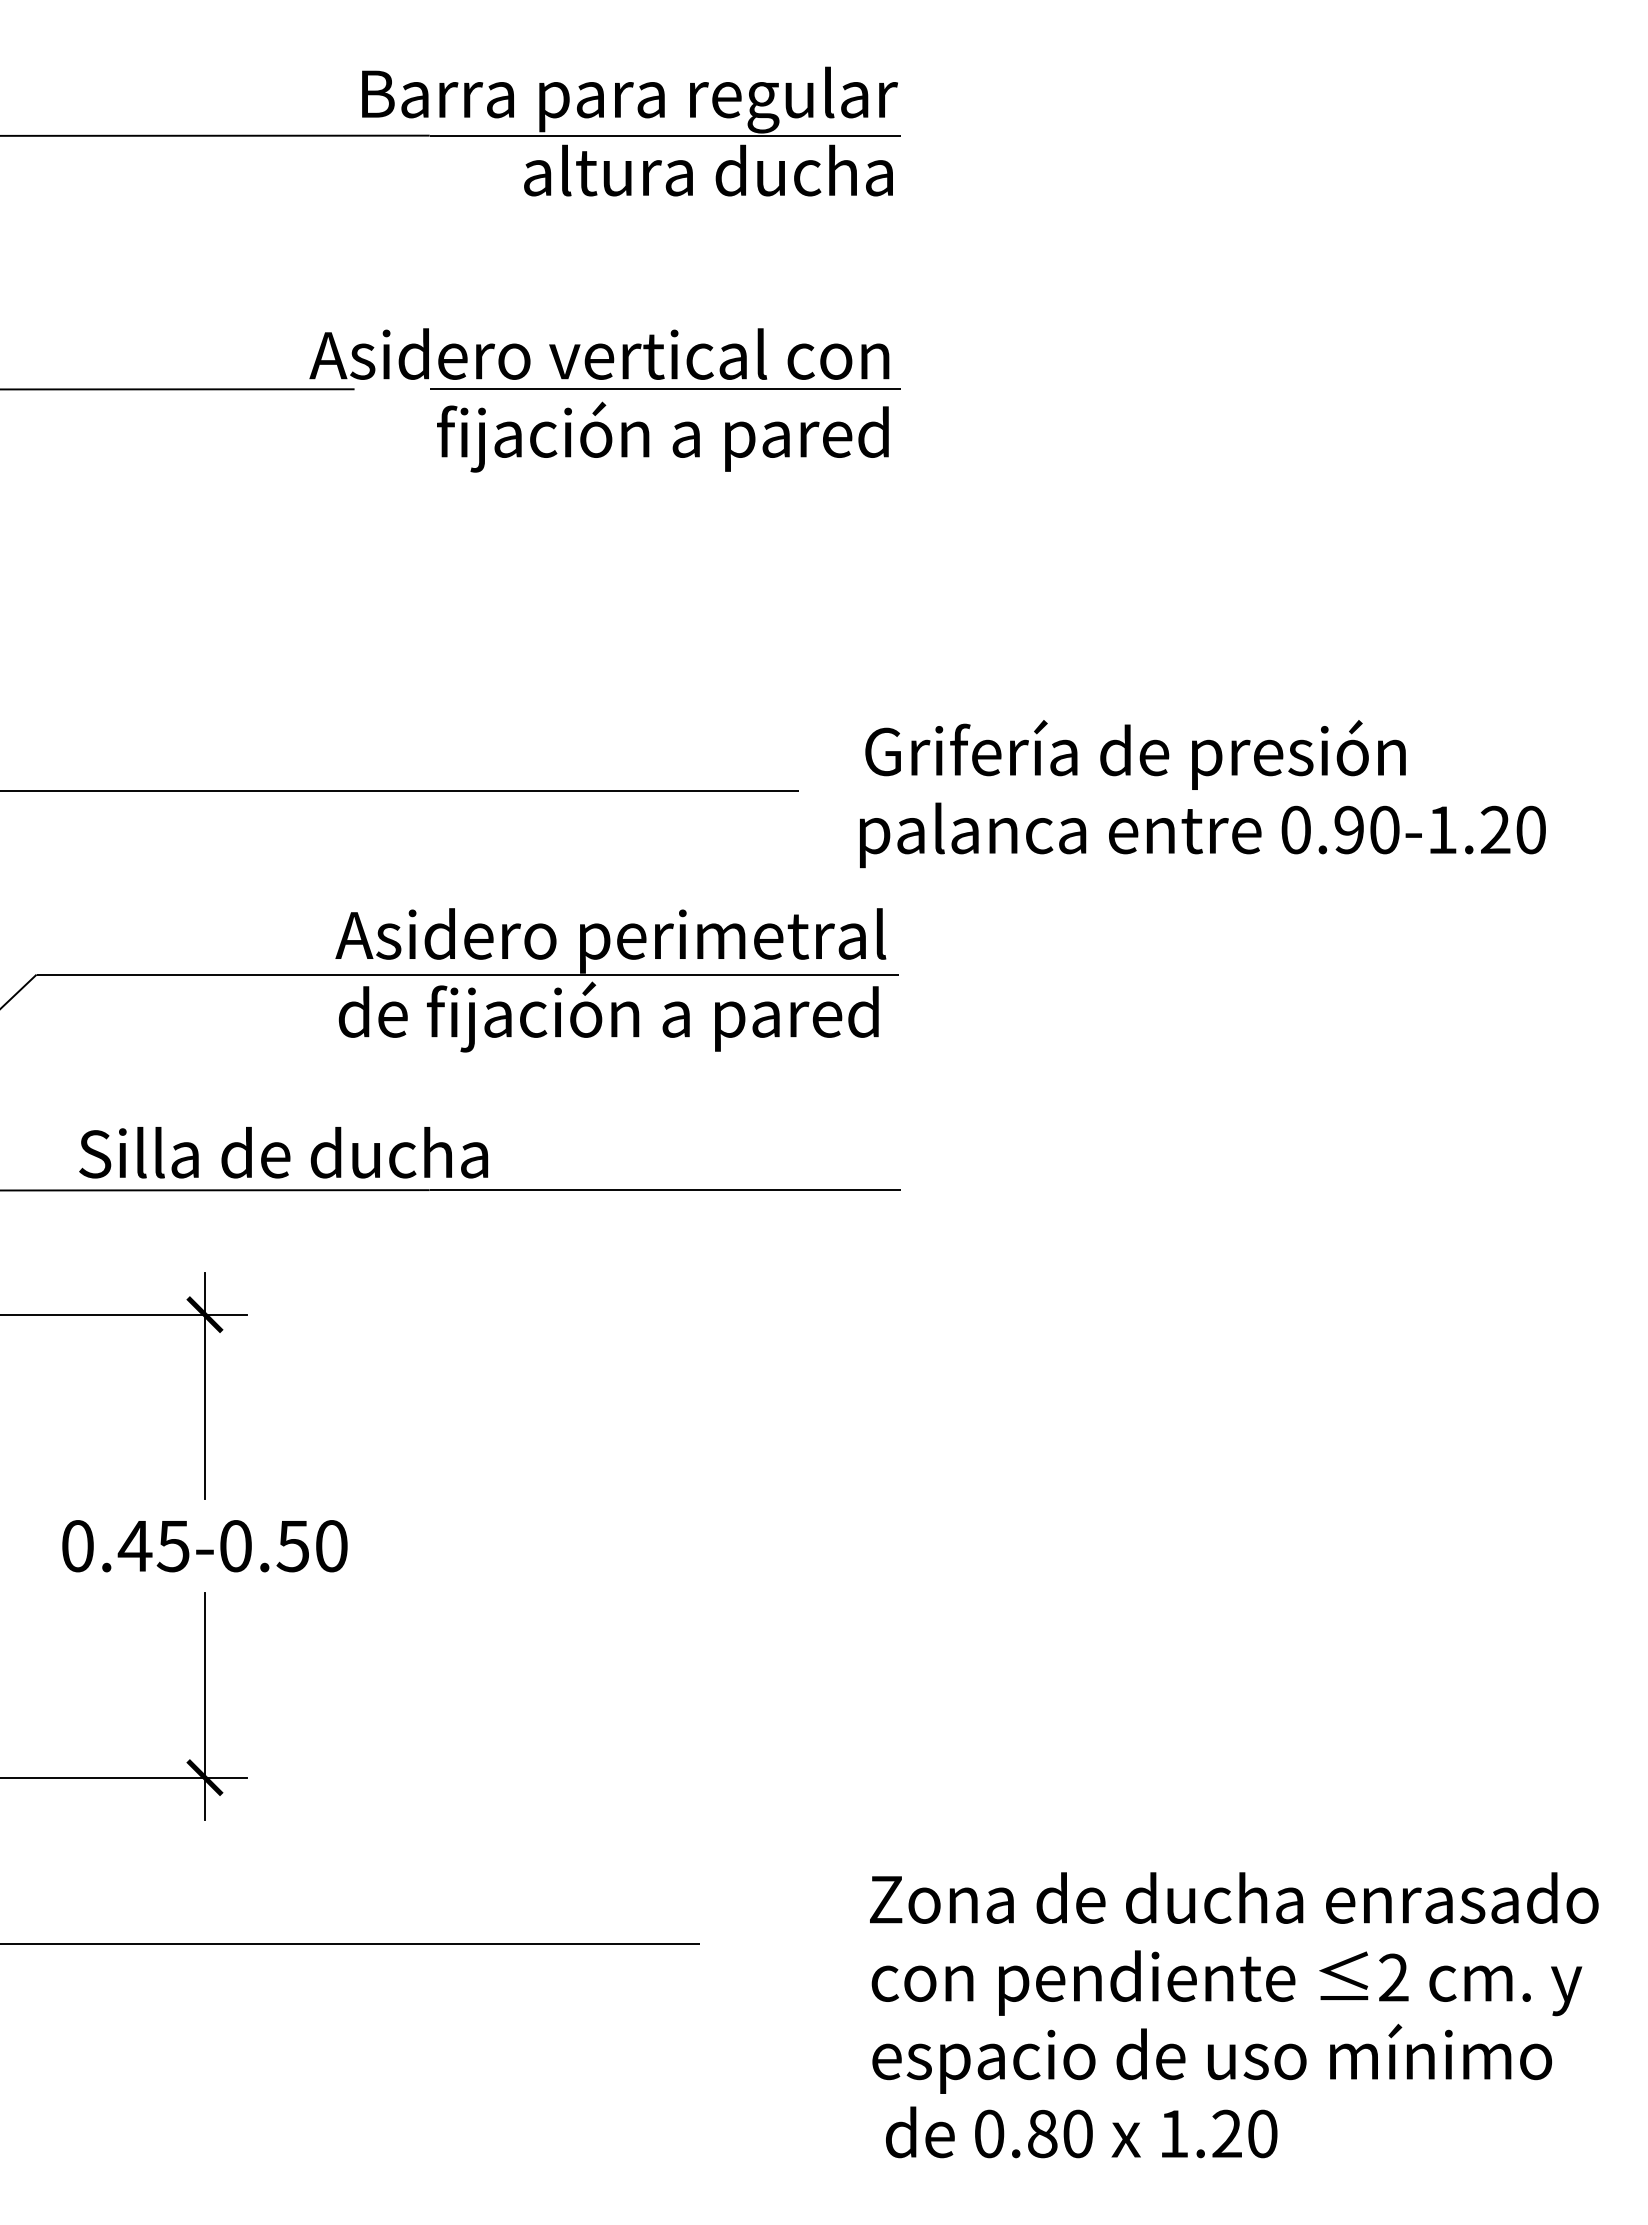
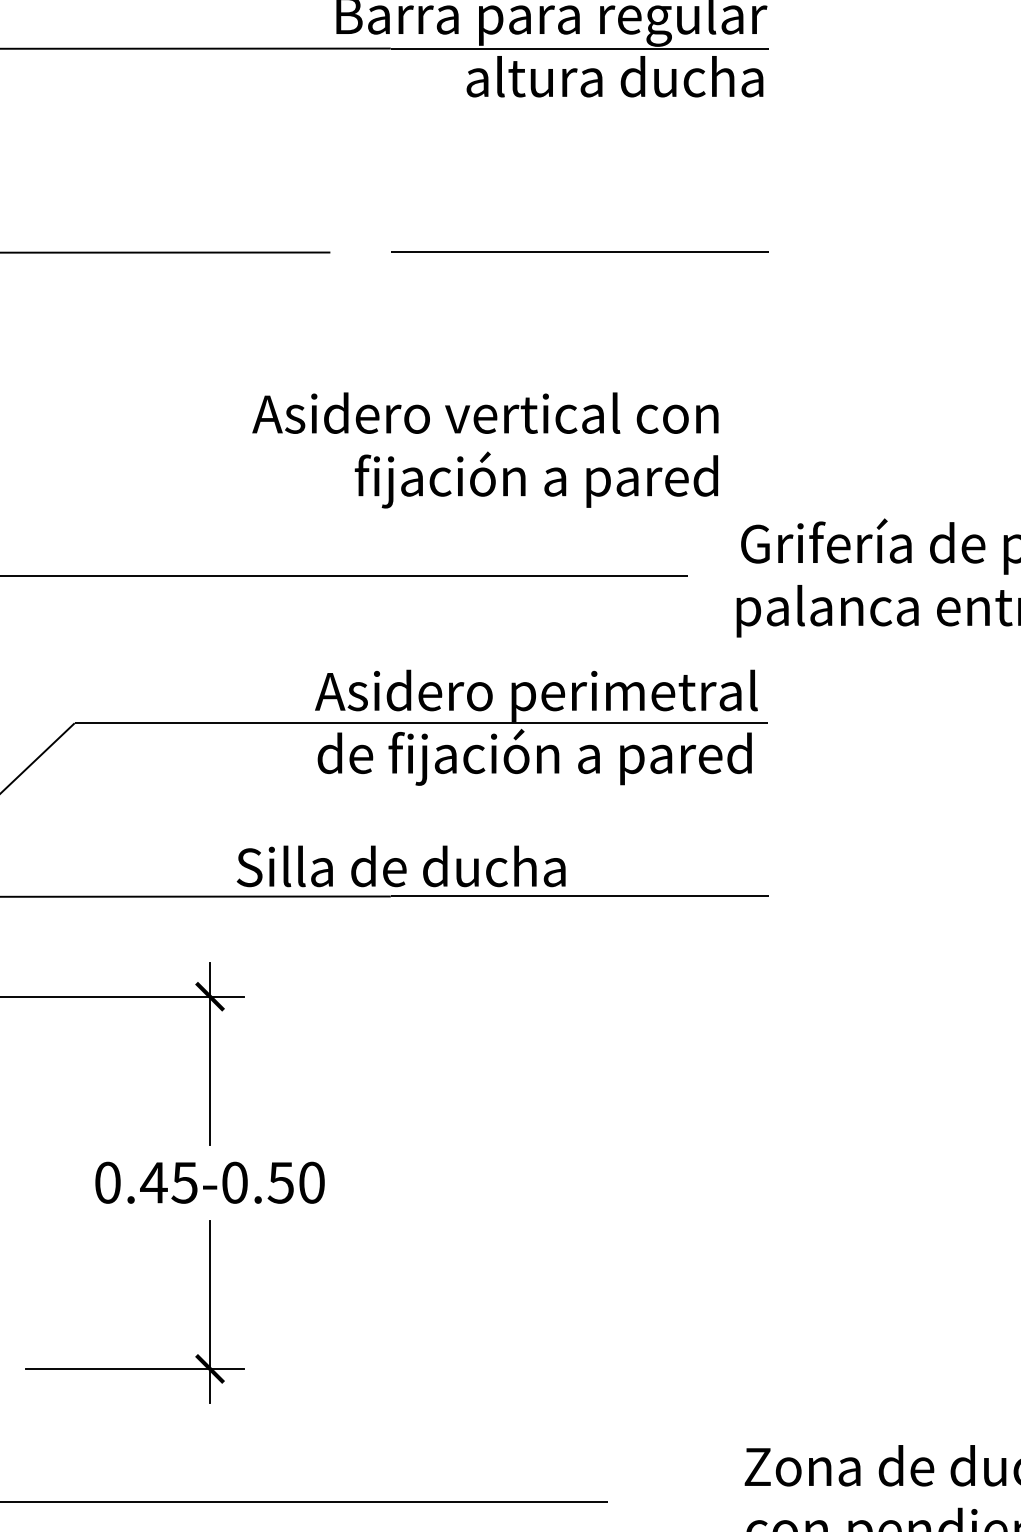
text: (599, 400) -> (485, 450), moved
text: (283, 1152) -> (401, 866), moved

